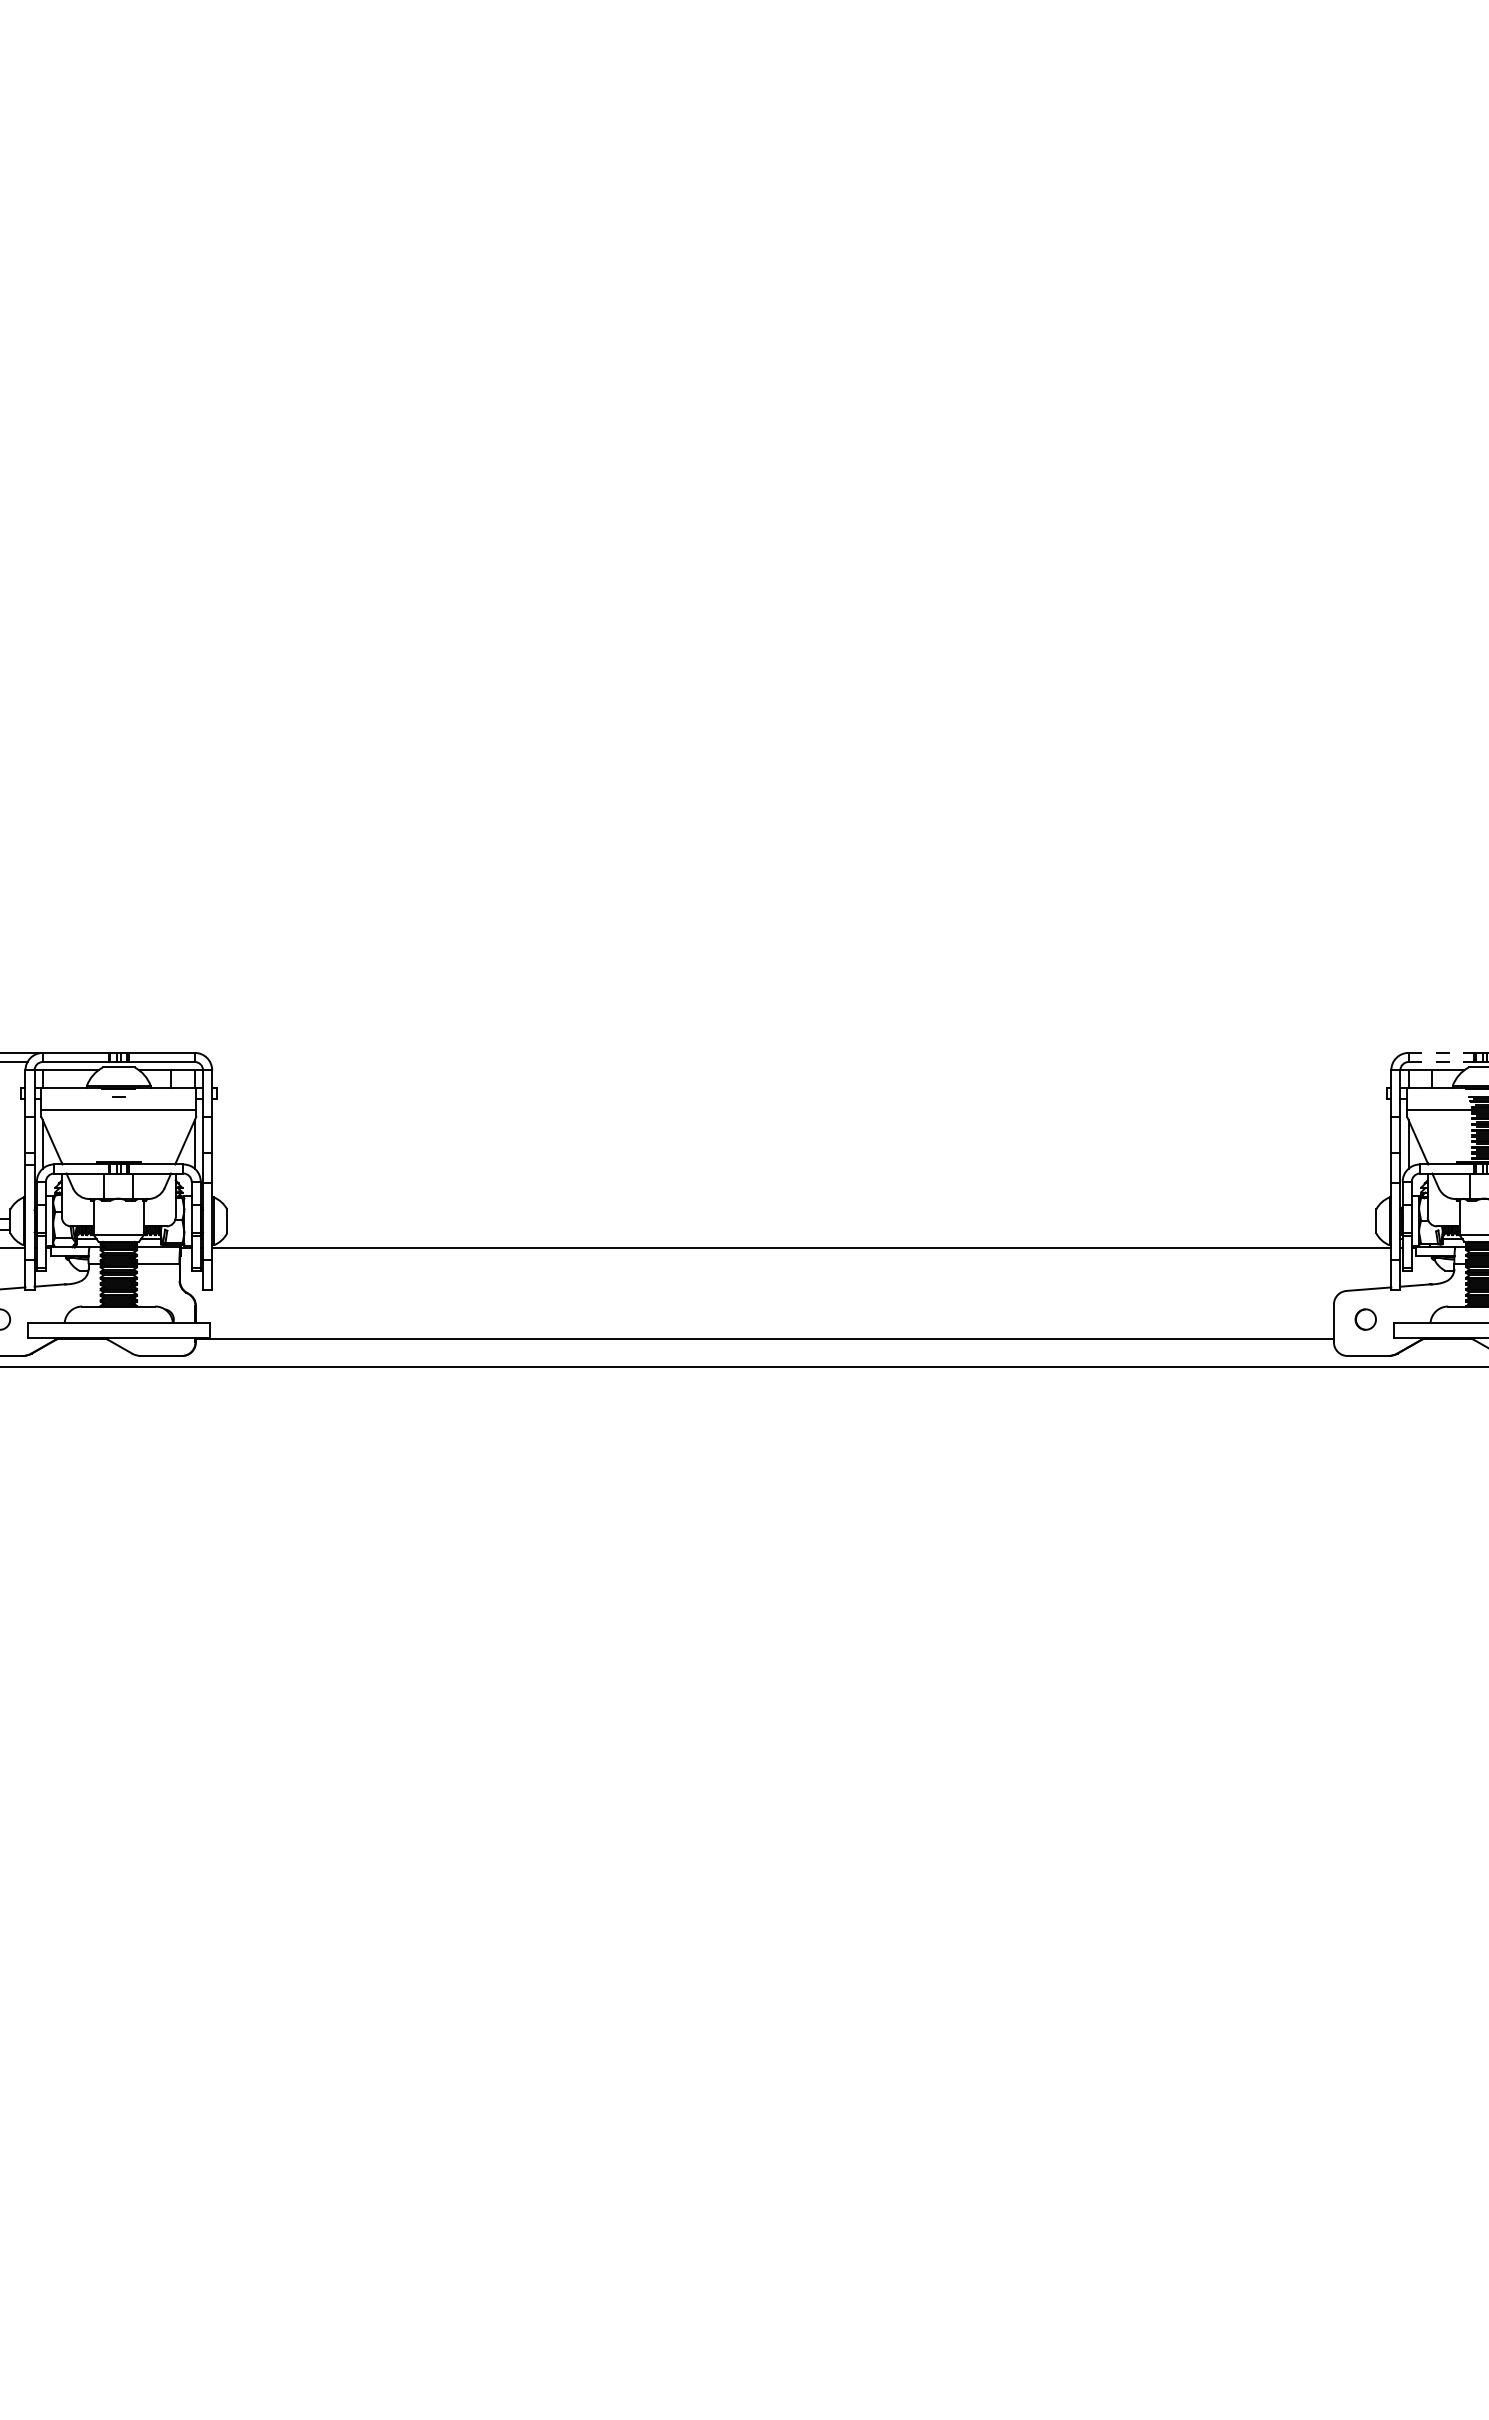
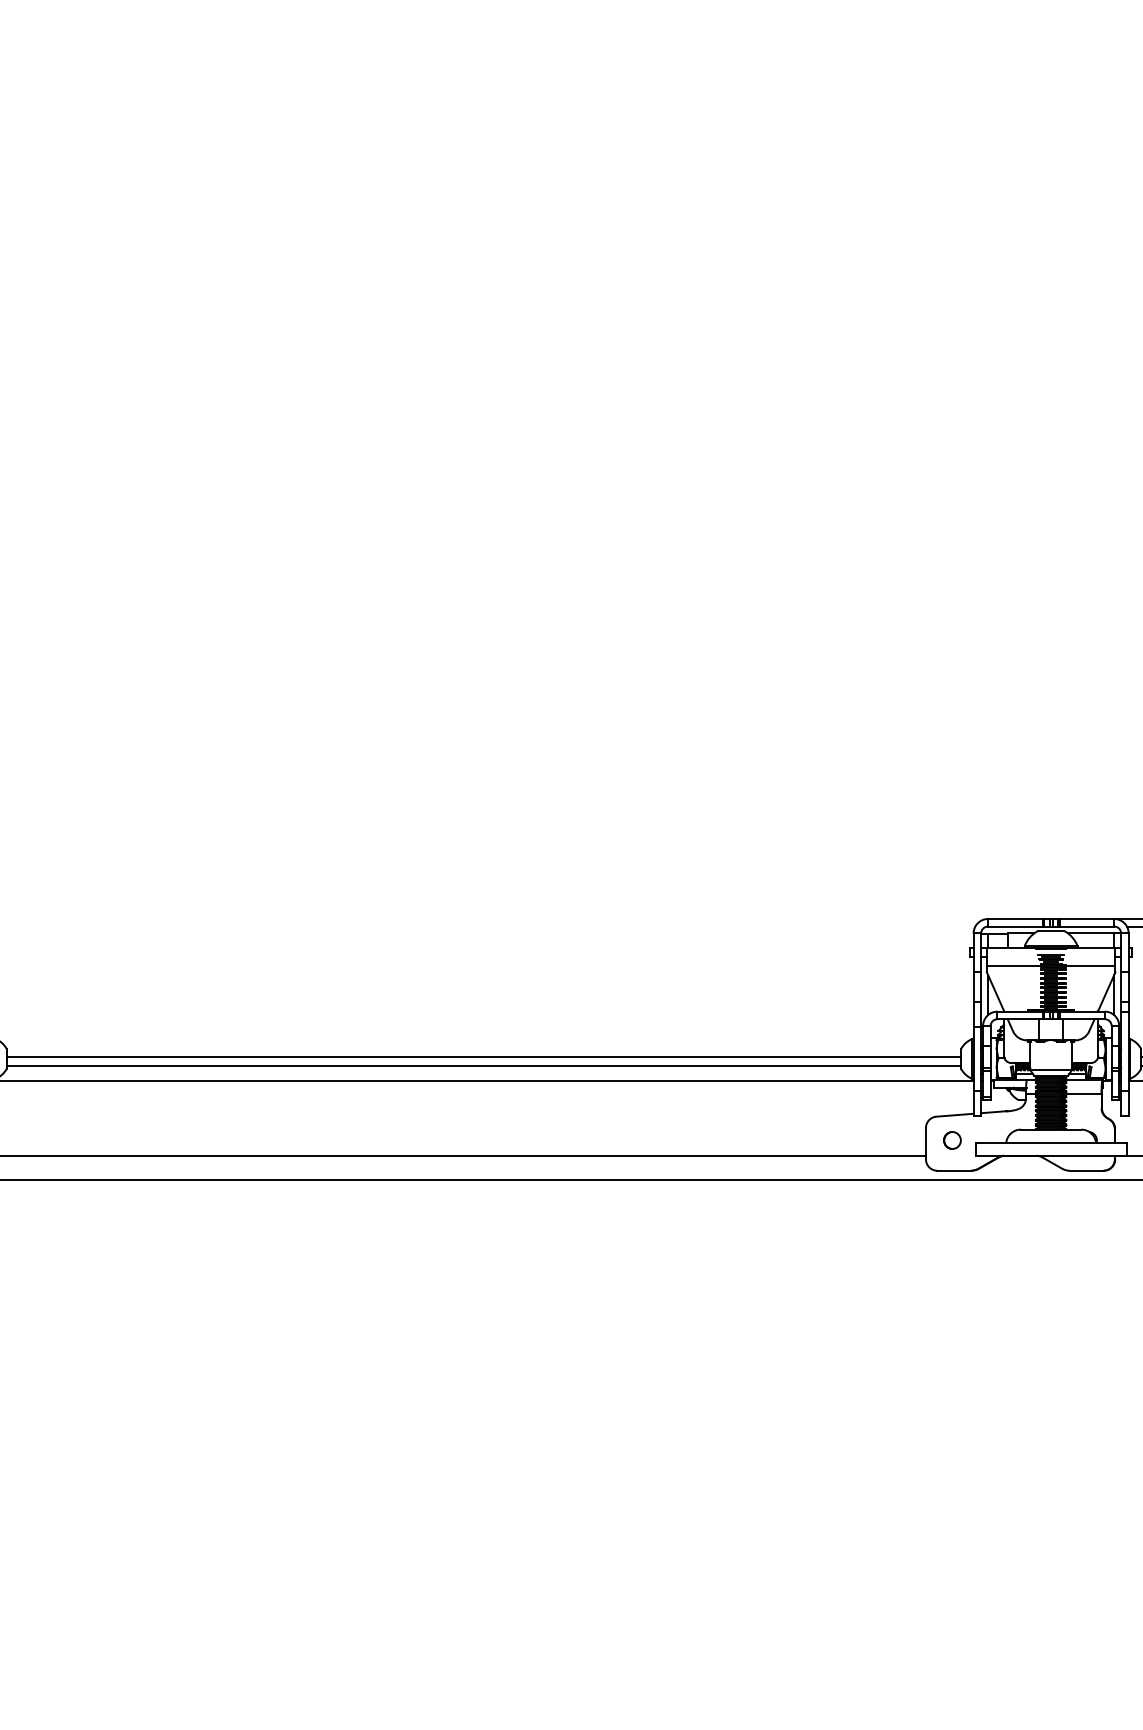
line: (1441, 1052) -> (1015, 918), dashed -> solid
line: (1441, 1062) -> (1015, 926), dashed -> solid
line: (801, 1219) -> (483, 1057), added
line: (801, 1230) -> (483, 1066), added

